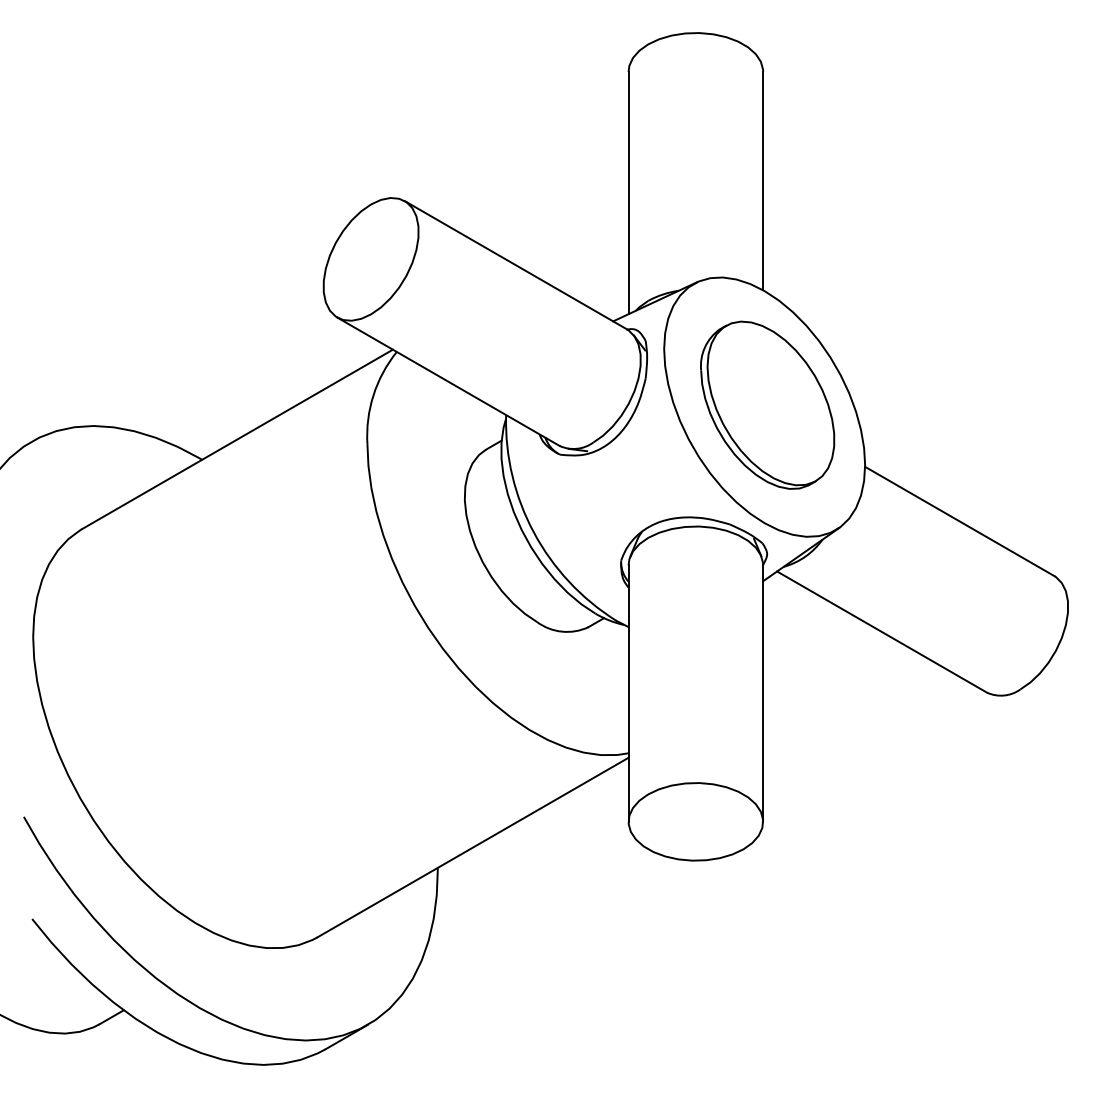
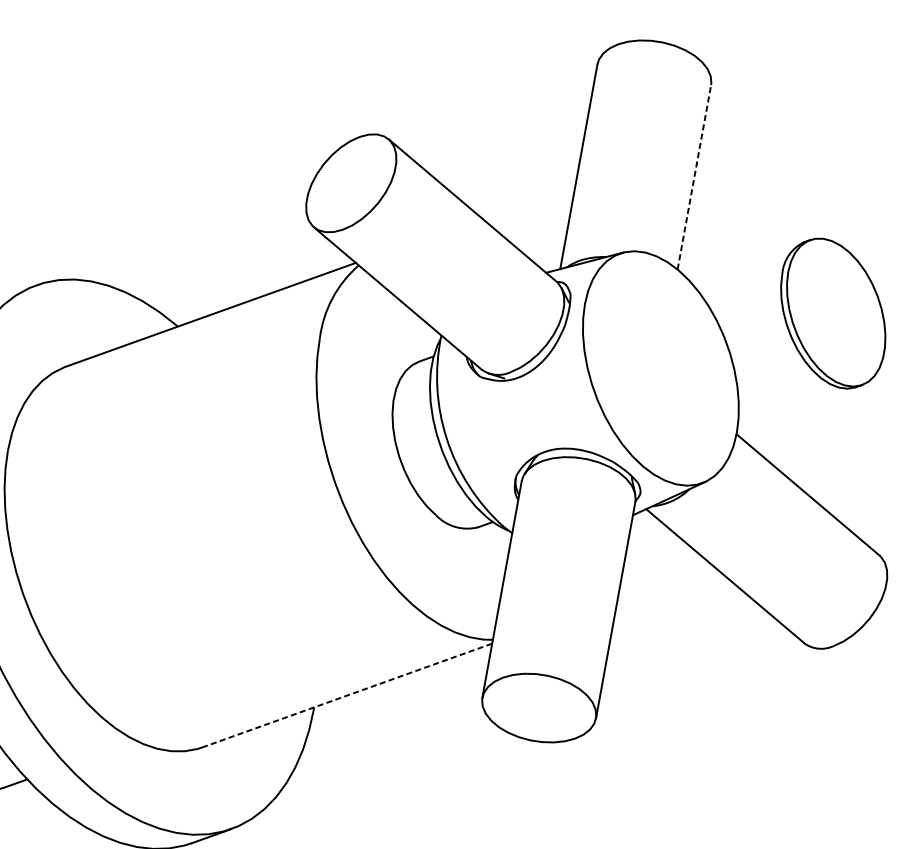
line: (763, 180) -> (694, 176), solid -> dashed
part: (767, 404) -> (833, 312), moved
line: (473, 847) -> (347, 695), solid -> dashed

